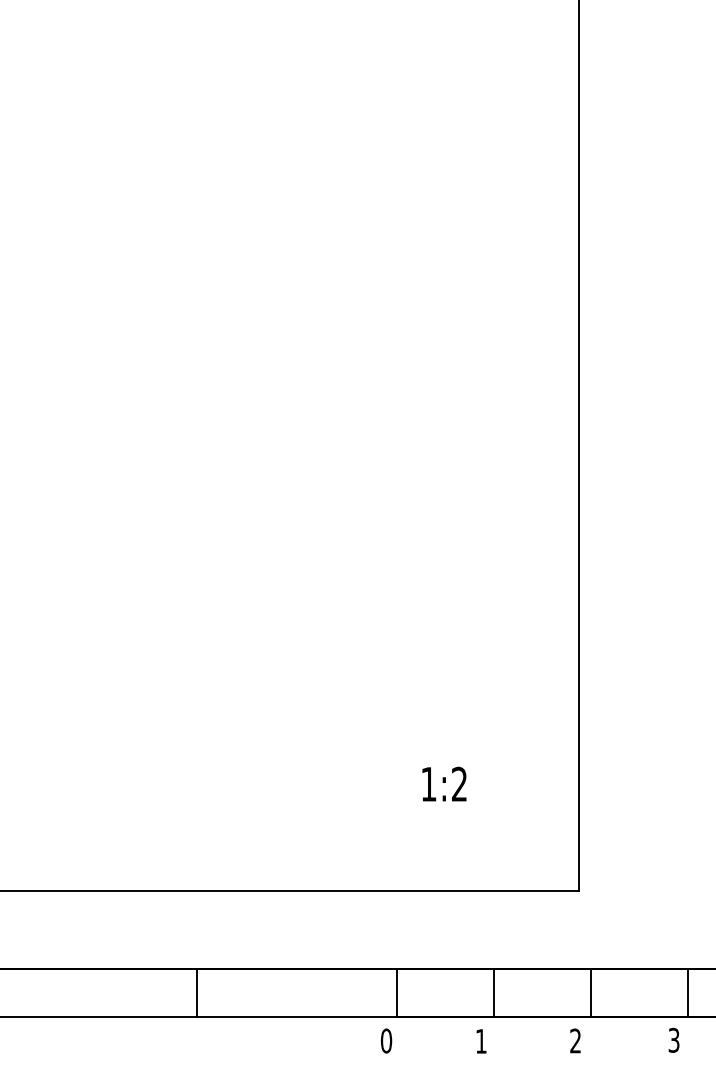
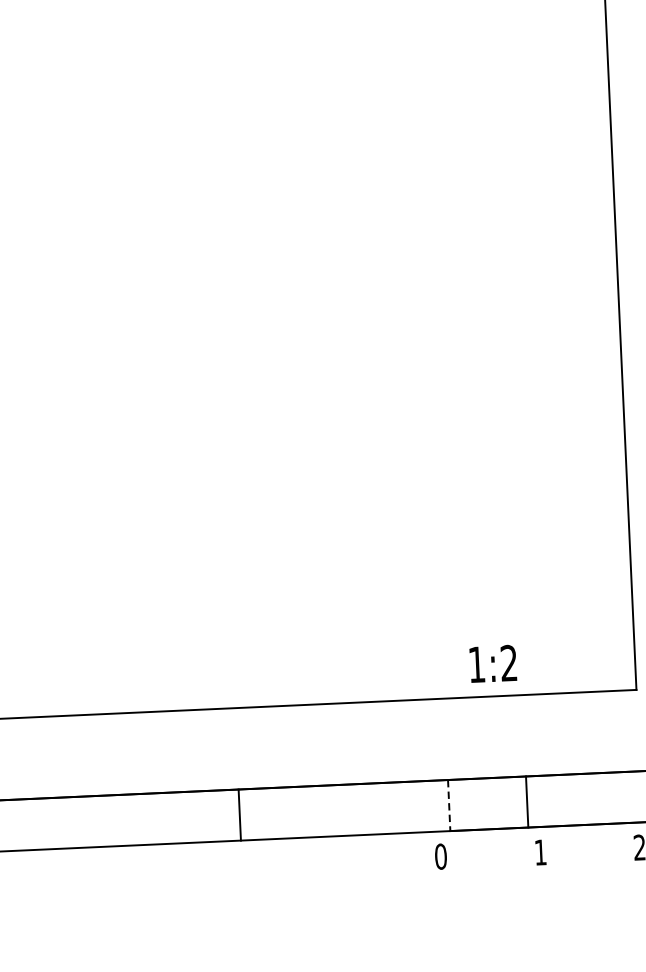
text: (444, 783) -> (493, 663), moved
line: (493, 992) -> (526, 801), moved
line: (396, 993) -> (449, 806), solid -> dashed

